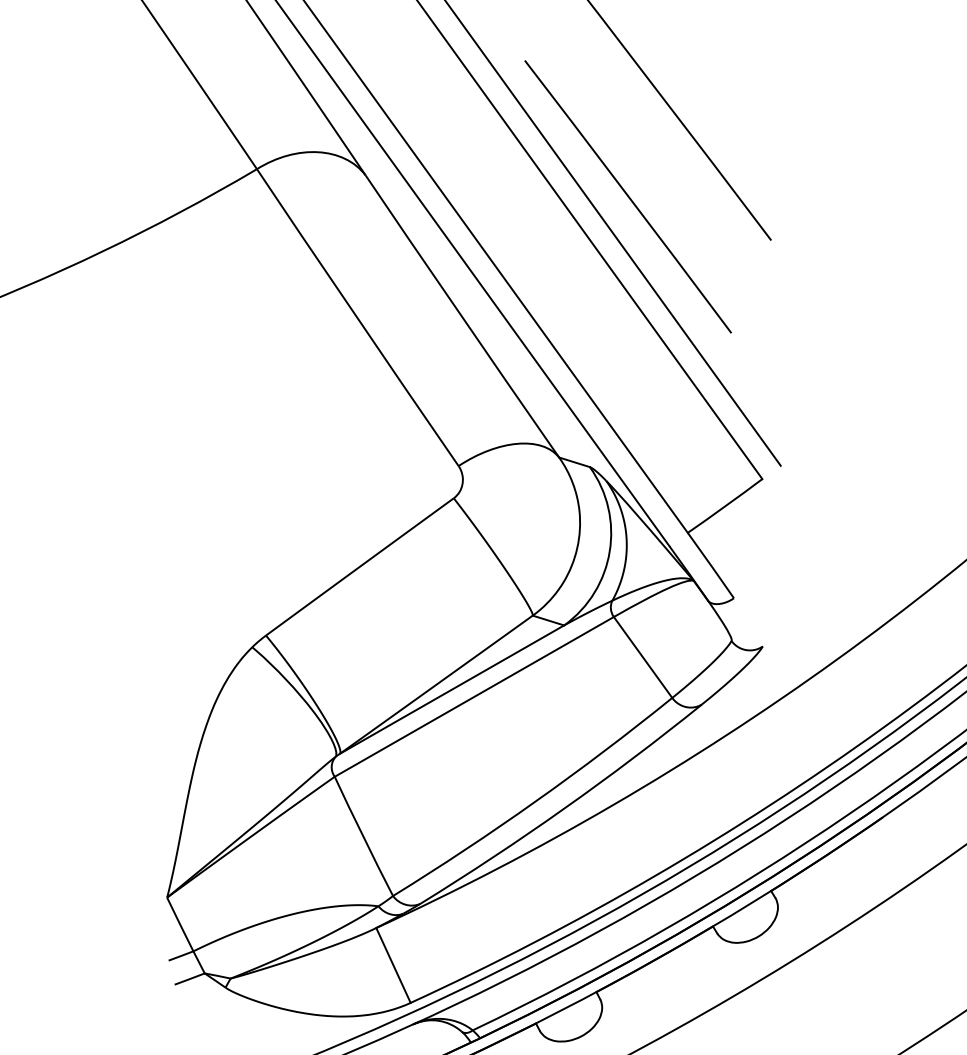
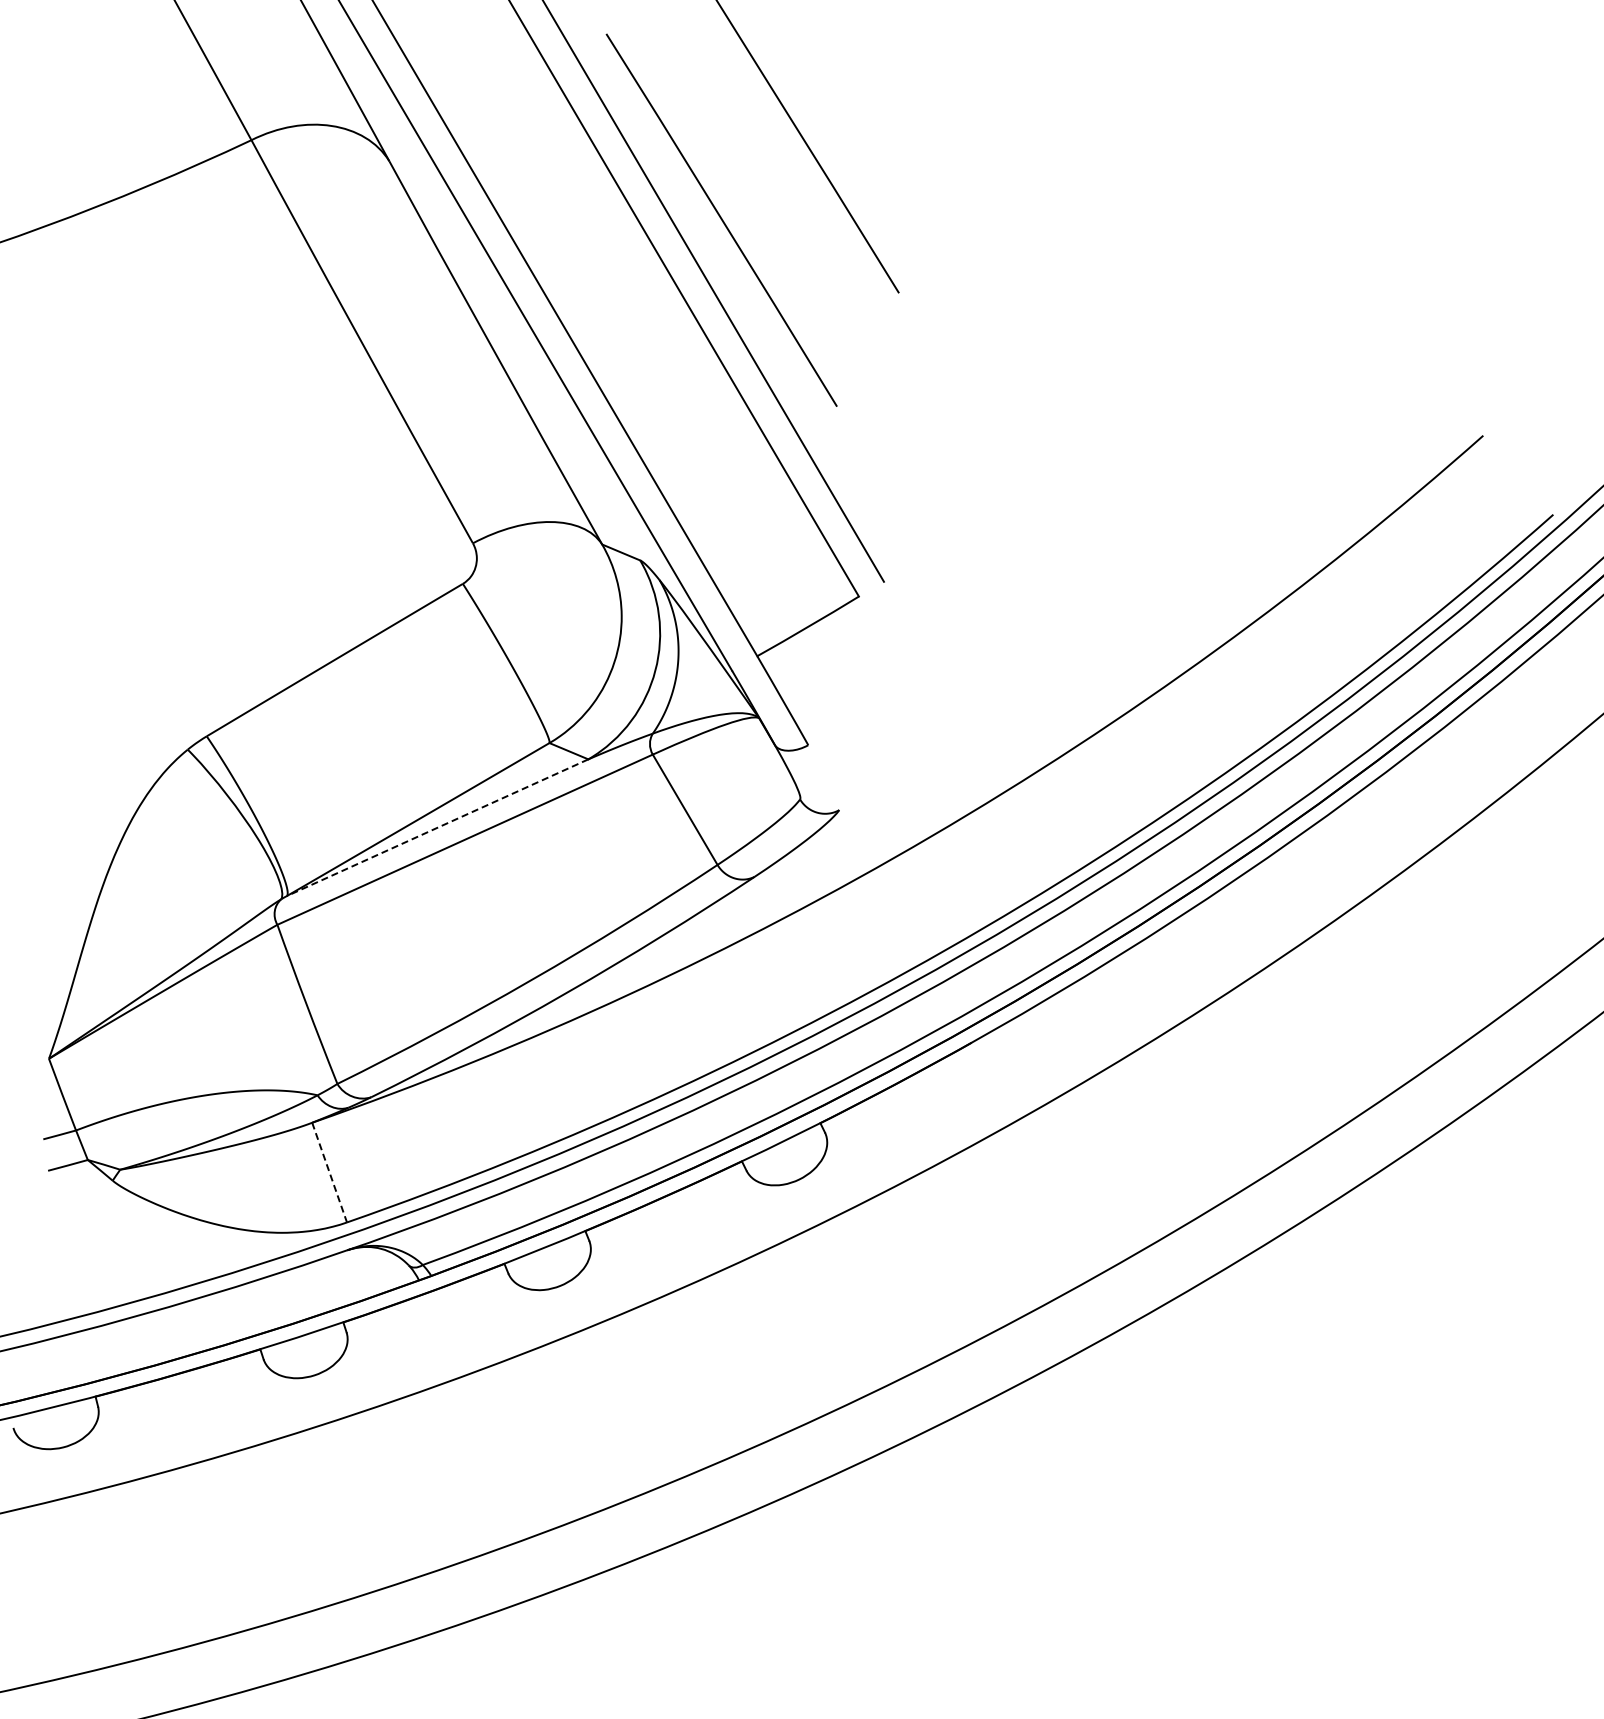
line: (451, 689) -> (437, 827), solid -> dashed
line: (393, 965) -> (329, 1172), solid -> dashed

